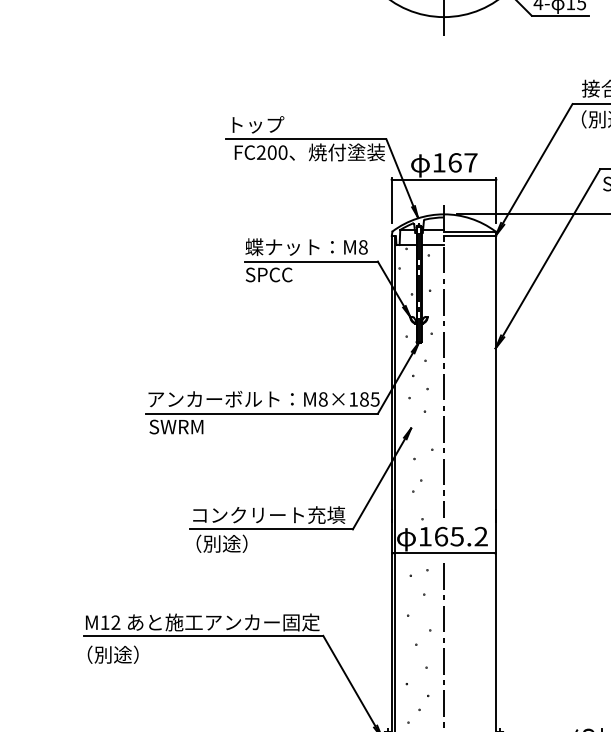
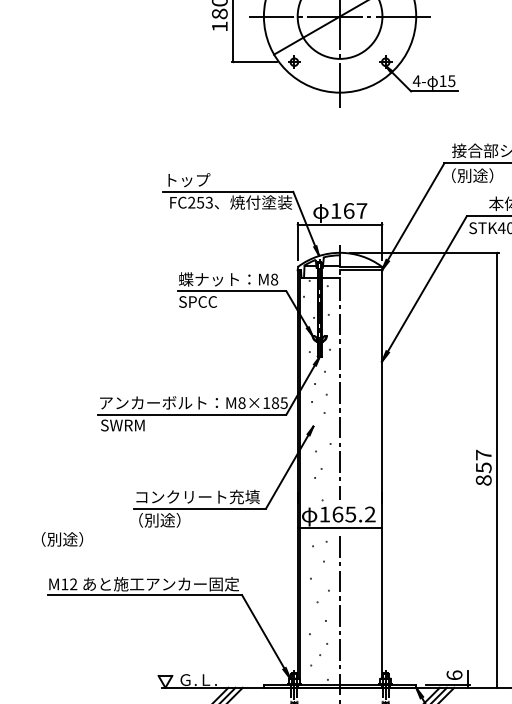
text: (277, 152) -> (204, 202), FC200 -> FC253
text: (113, 654) -> (62, 539), moved

